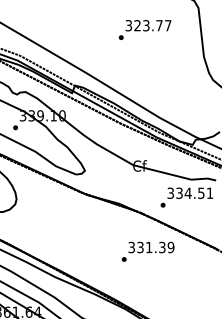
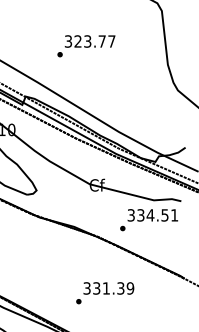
text: (144, 29) -> (85, 45), moved
text: (147, 251) -> (104, 292), moved

